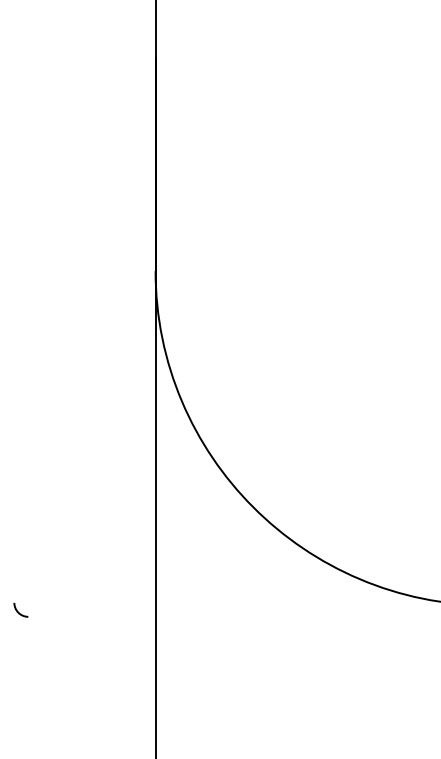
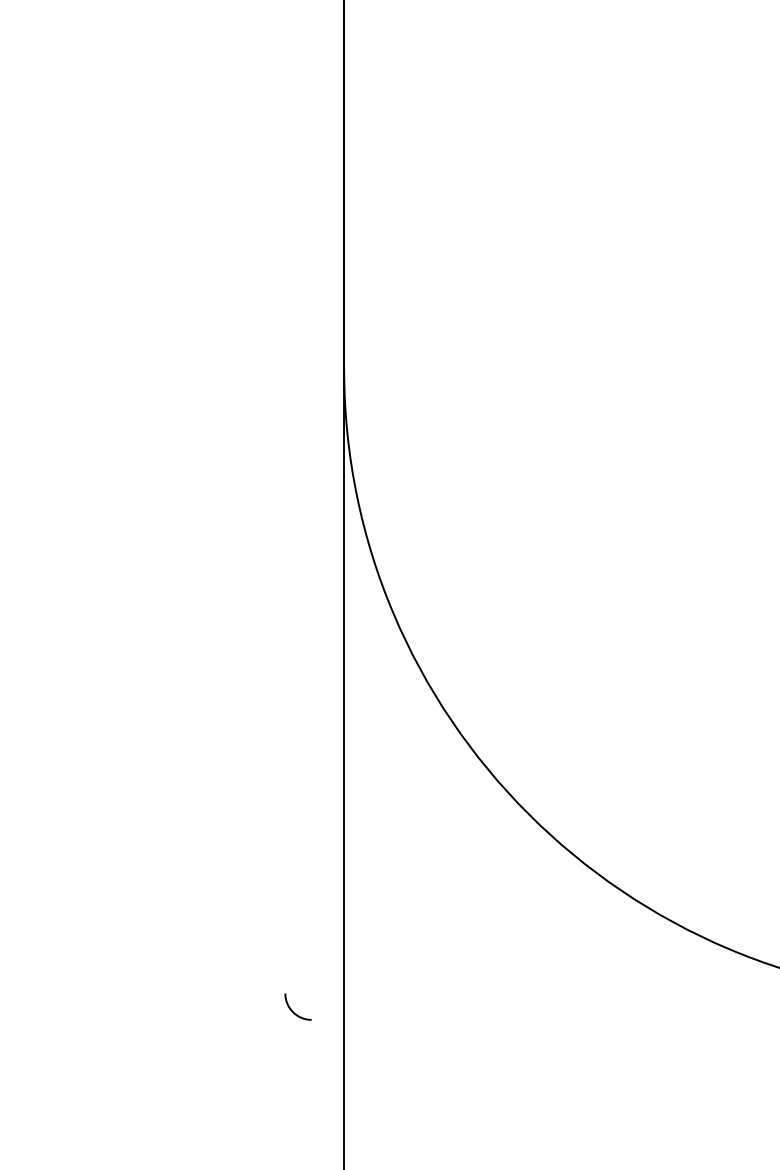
arc: (18, 611) -> (293, 1009), moved

